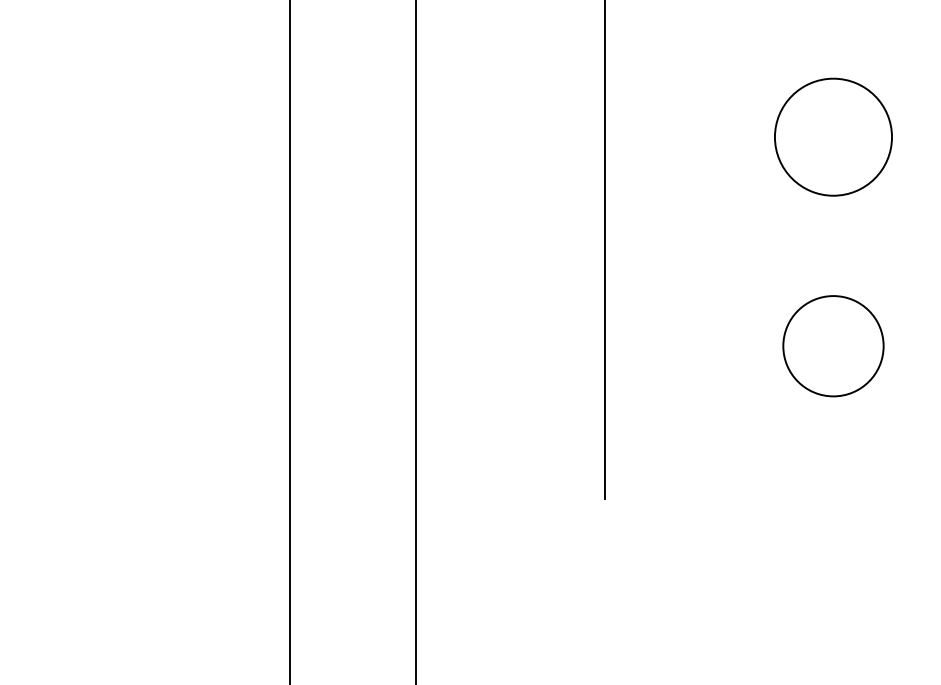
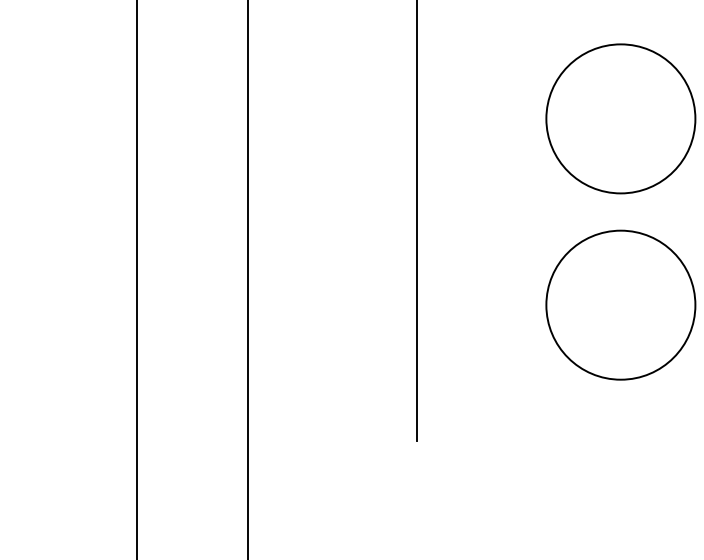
circle: (833, 136) -> (620, 118), size x1.43
circle: (833, 345) -> (620, 304), size x1.67

